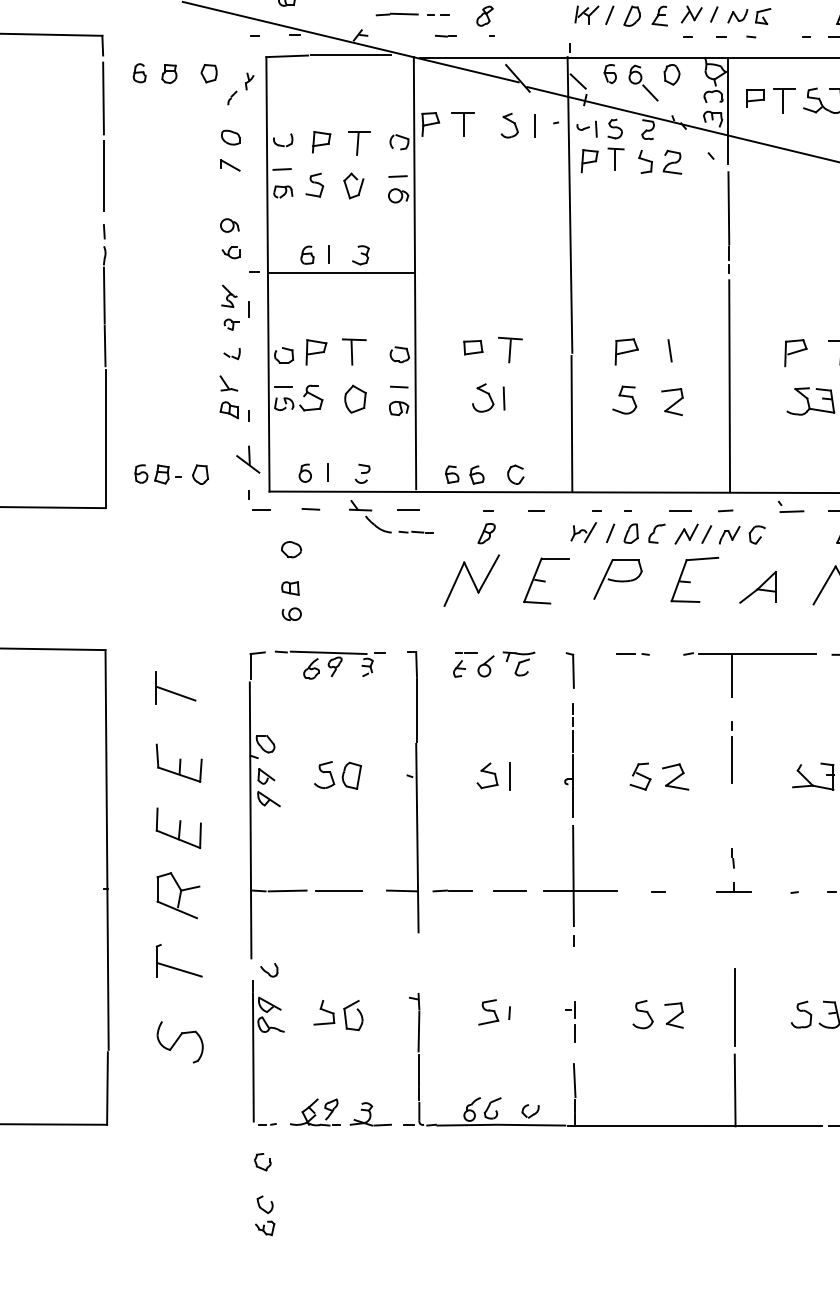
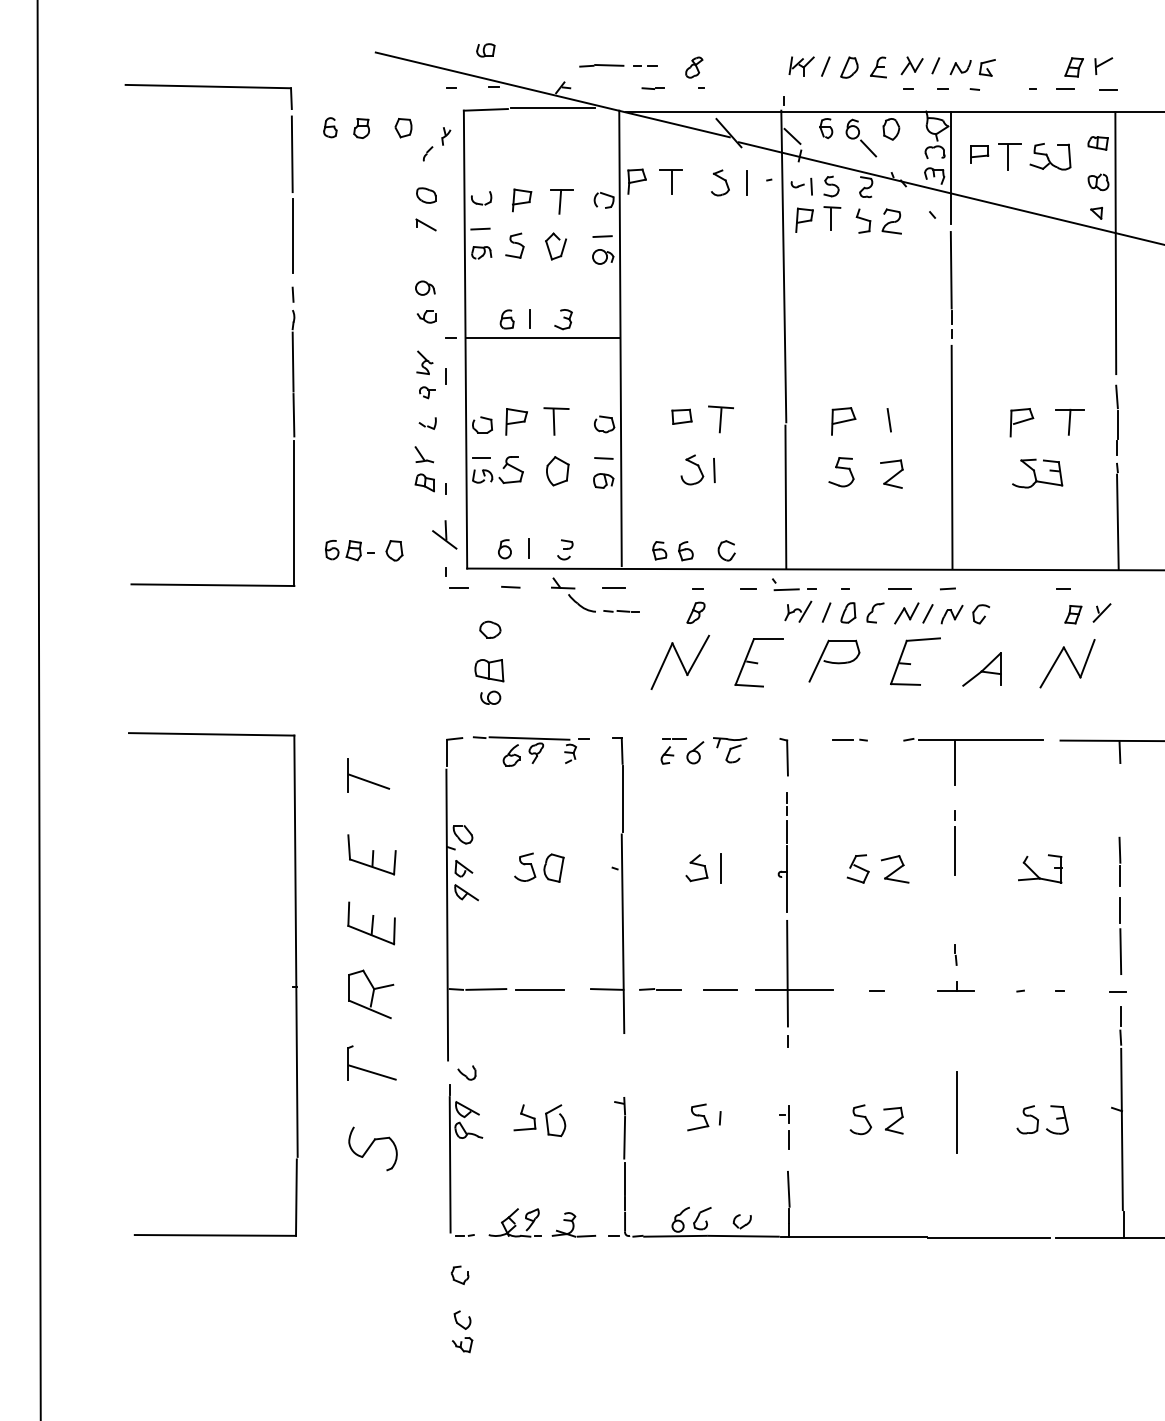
part: (790, 506) -> (785, 584), moved
part: (289, 588) -> (488, 670), size x1.6
line: (734, 1090) -> (957, 1199), removed

